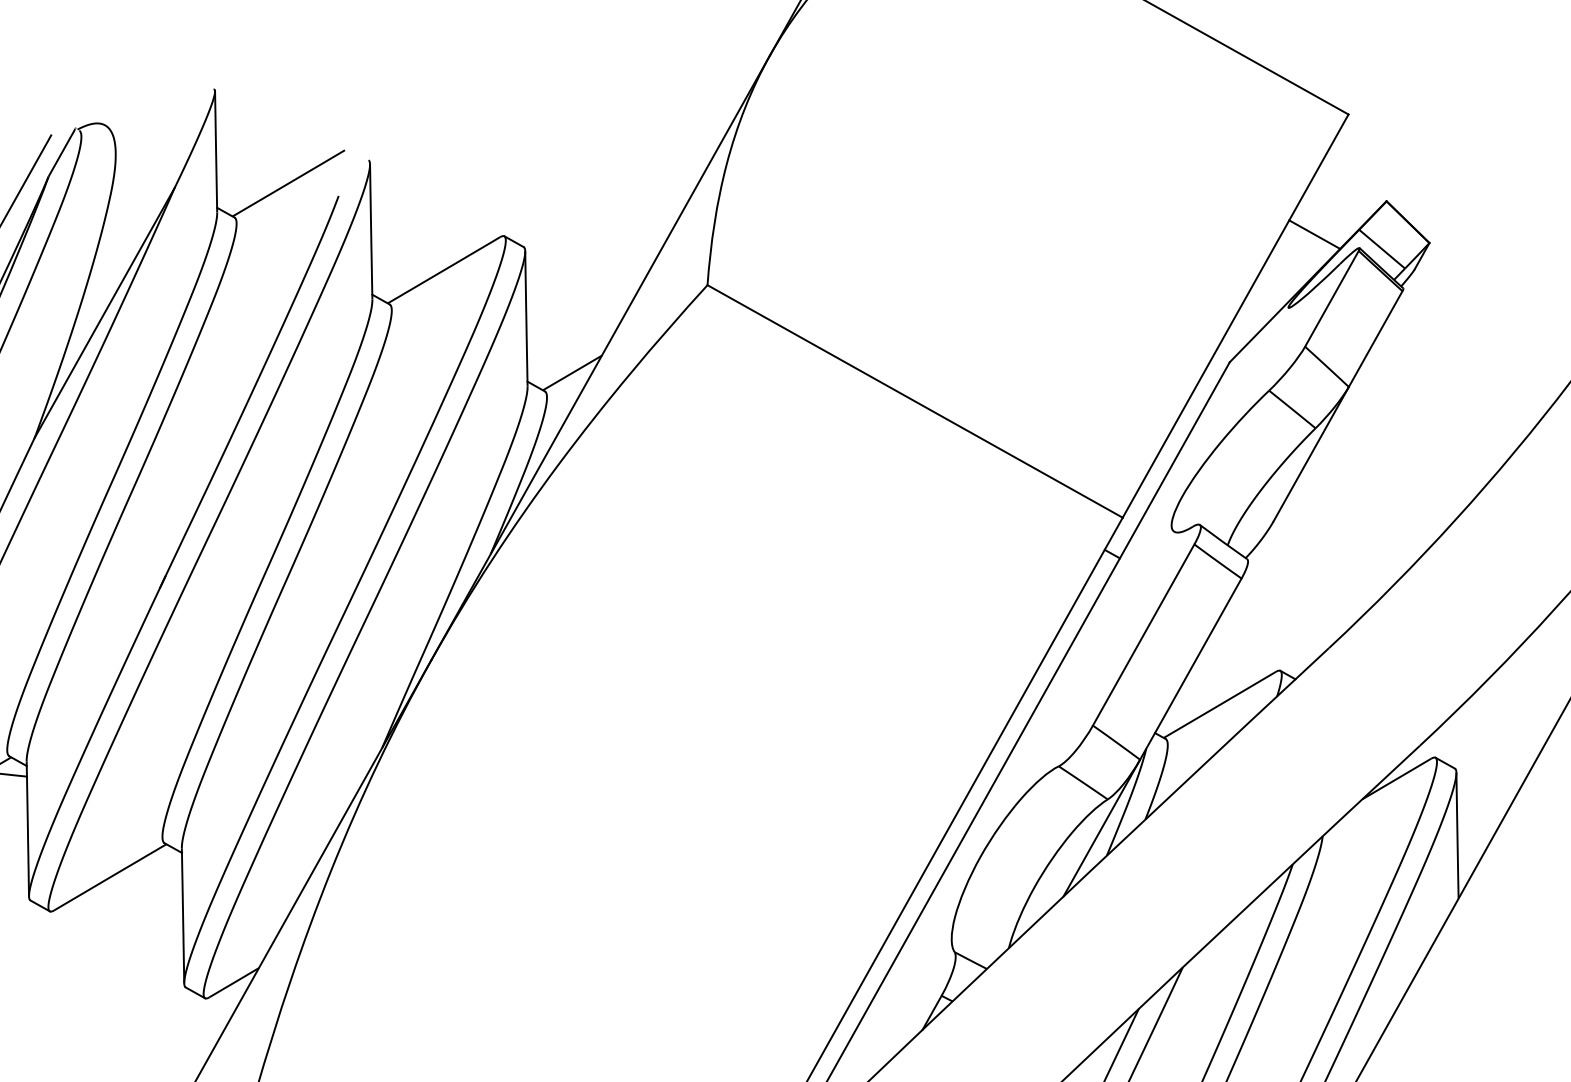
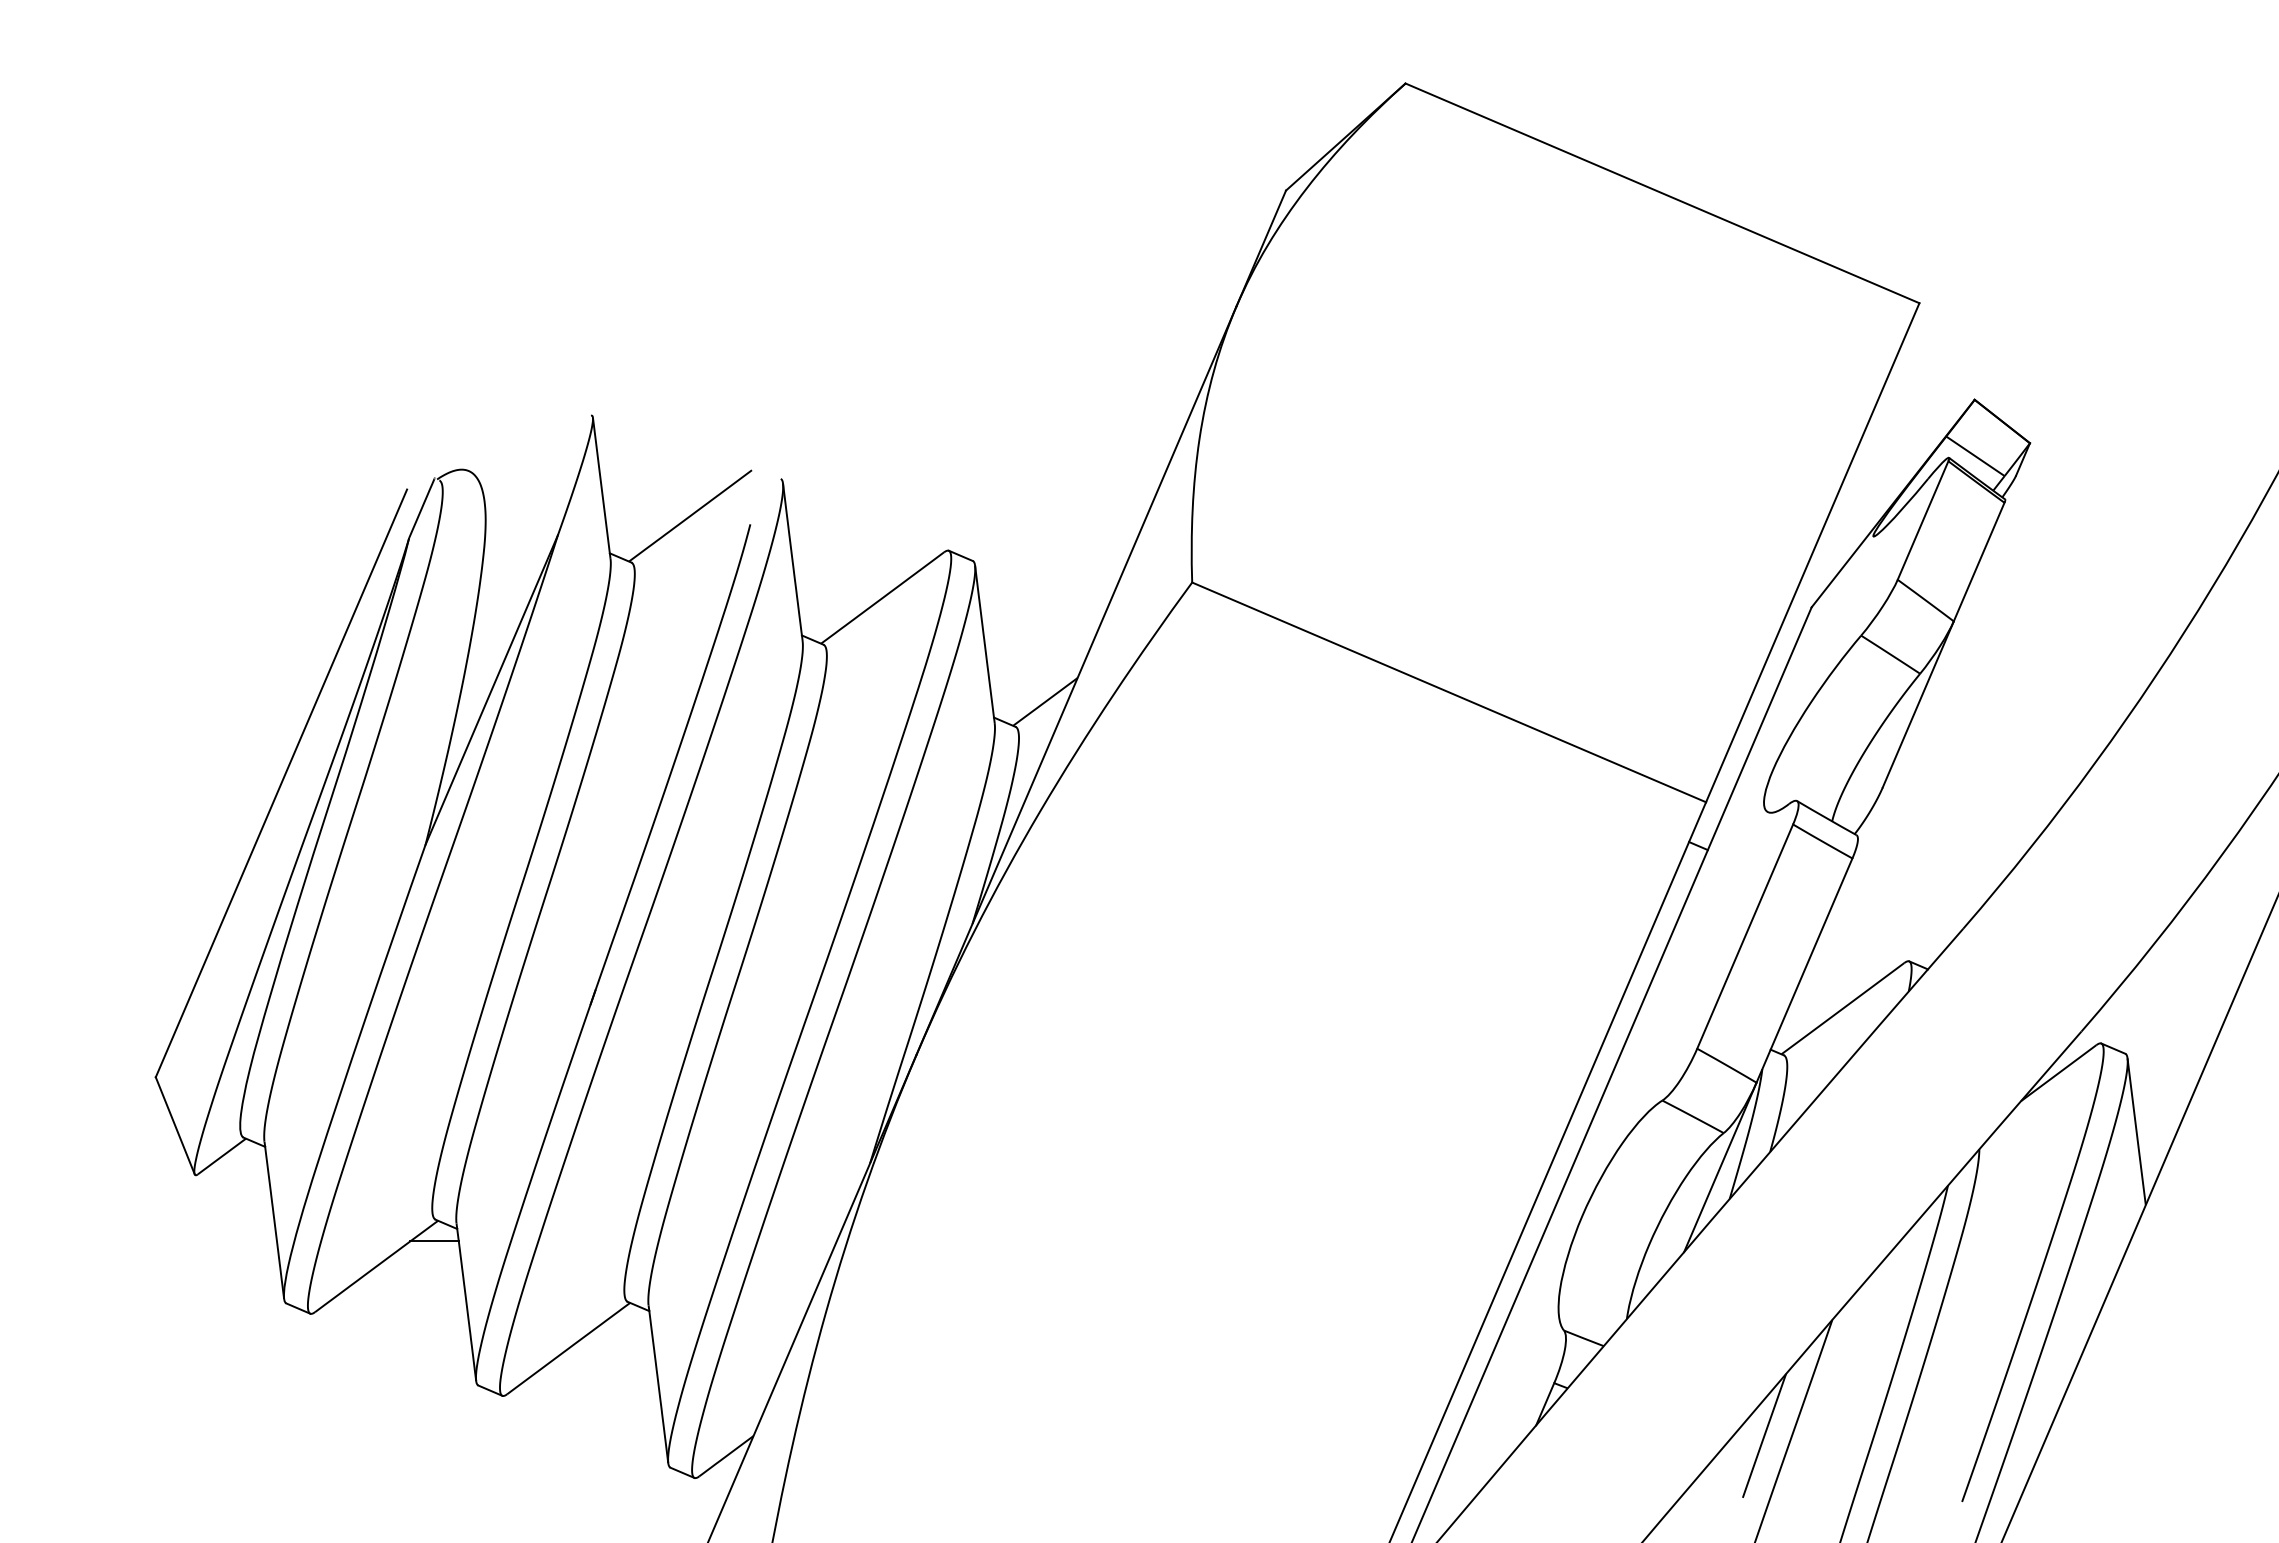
line: (1314, 234) -> (1894, 447), removed

